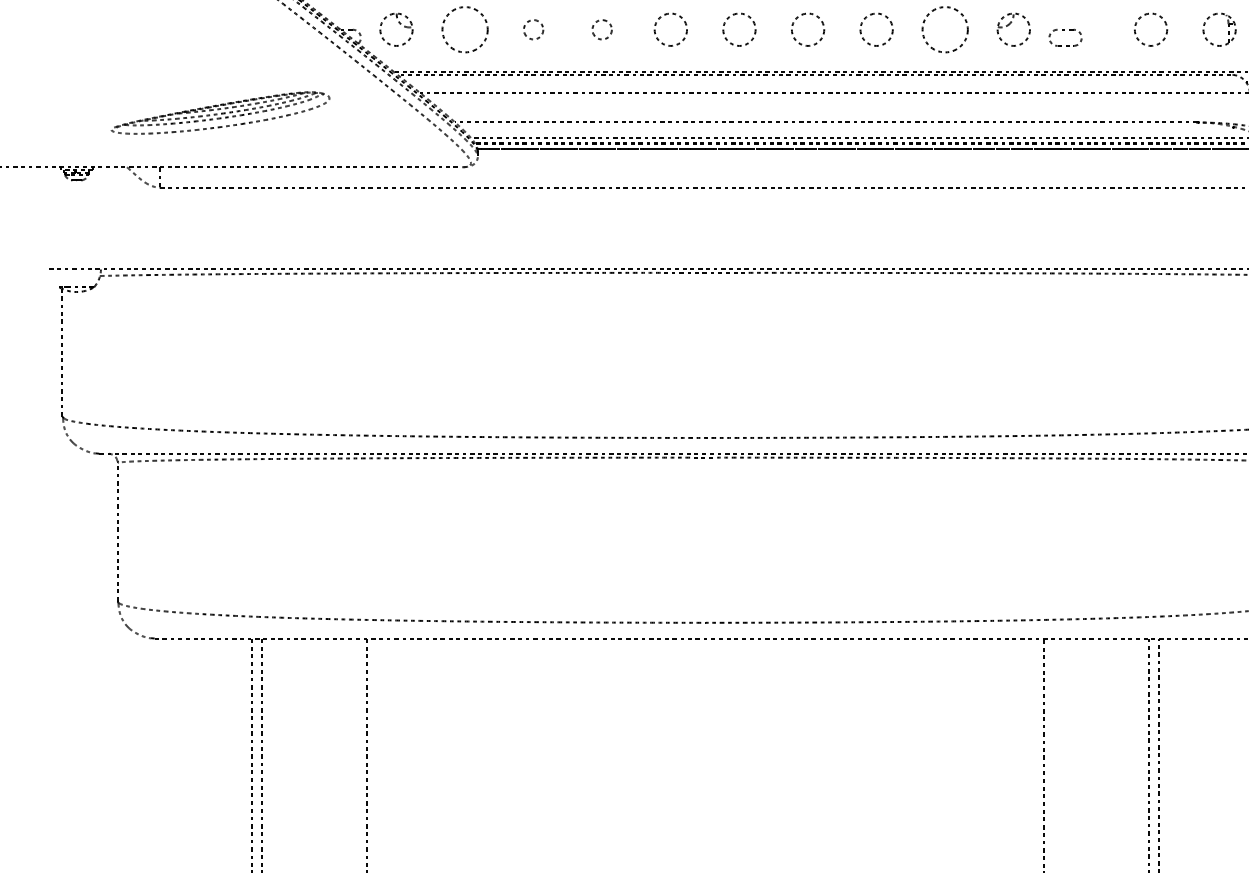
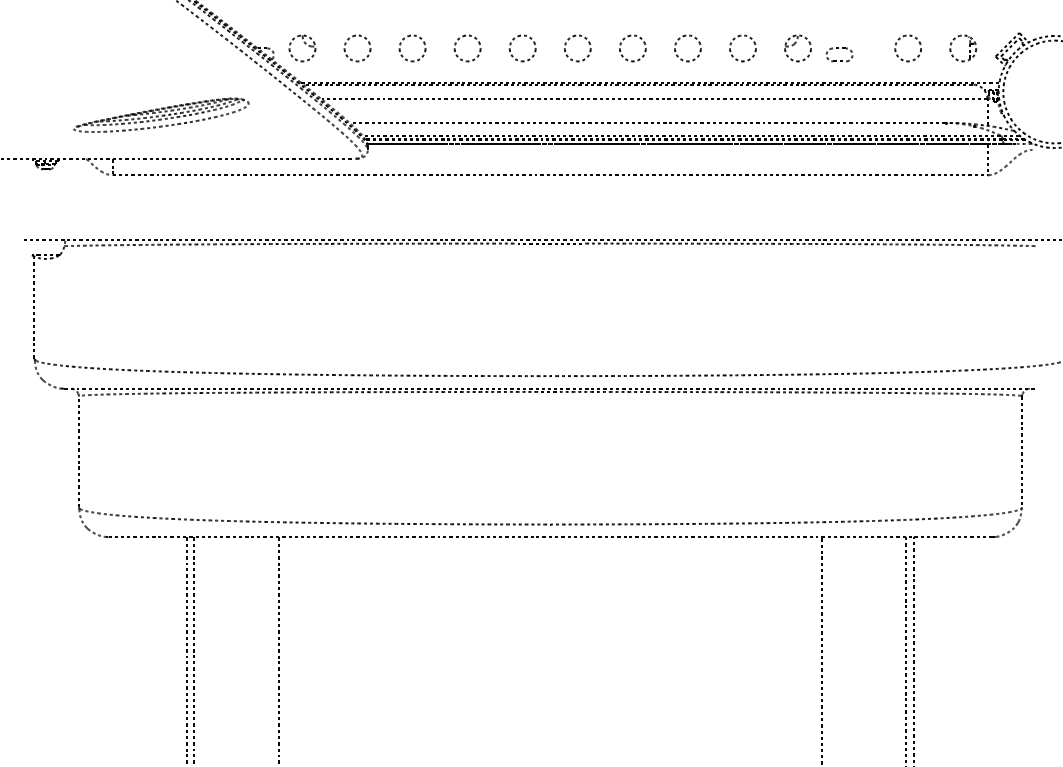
circle: (465, 29) -> (357, 48), size x0.71
circle: (533, 29) -> (412, 48), size x1.67
circle: (602, 29) -> (467, 48), size x1.67
circle: (944, 29) -> (742, 48), size x0.71

